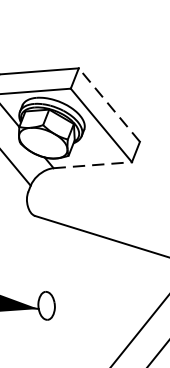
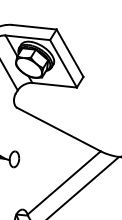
line: (108, 103) -> (69, 52), dashed -> solid
line: (94, 165) -> (55, 85), dashed -> solid

